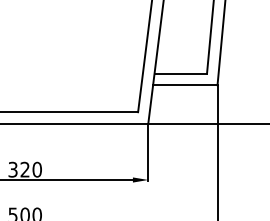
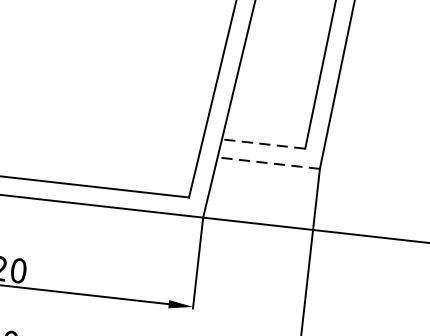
line: (180, 73) -> (263, 143), solid -> dashed
line: (184, 85) -> (267, 163), solid -> dashed

